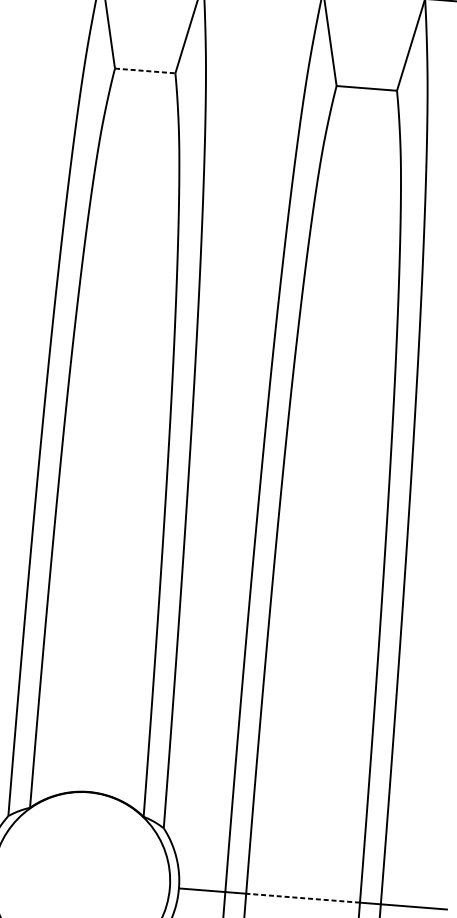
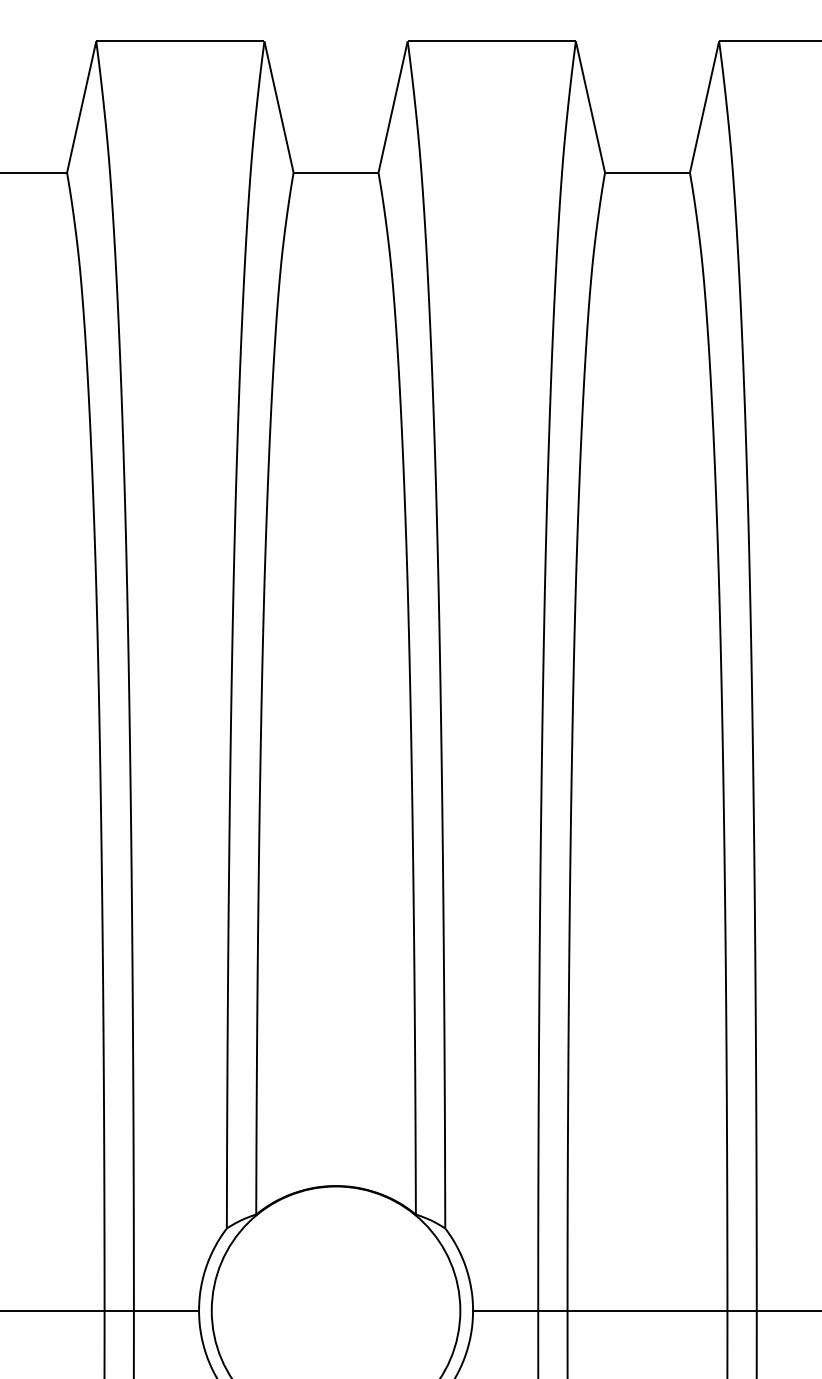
line: (146, 70) -> (337, 172), dashed -> solid
line: (303, 898) -> (647, 1310), dashed -> solid

